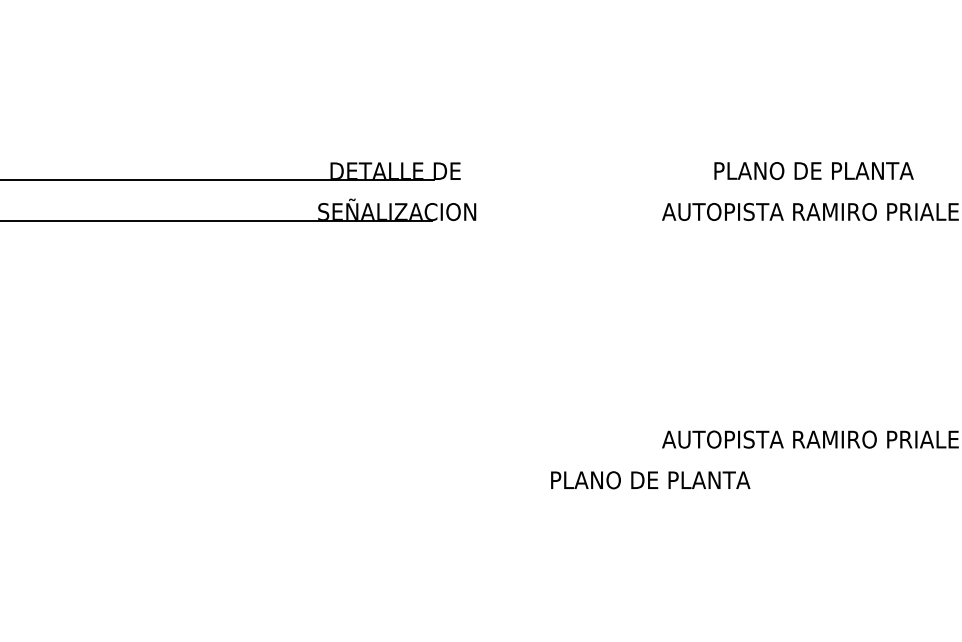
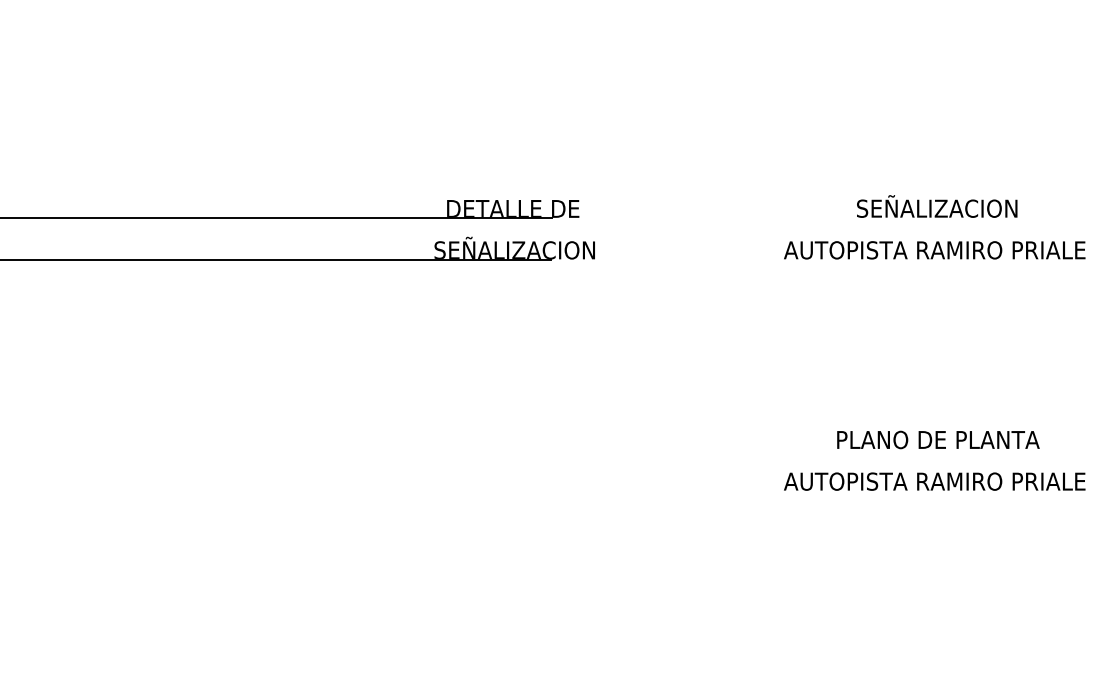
text: (814, 168) -> (938, 206), PLANO DE PLANTA -> SEÑALIZACION
text: (650, 479) -> (938, 439), moved

